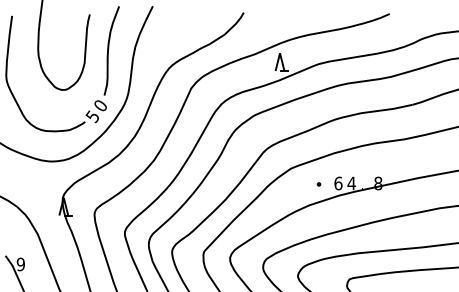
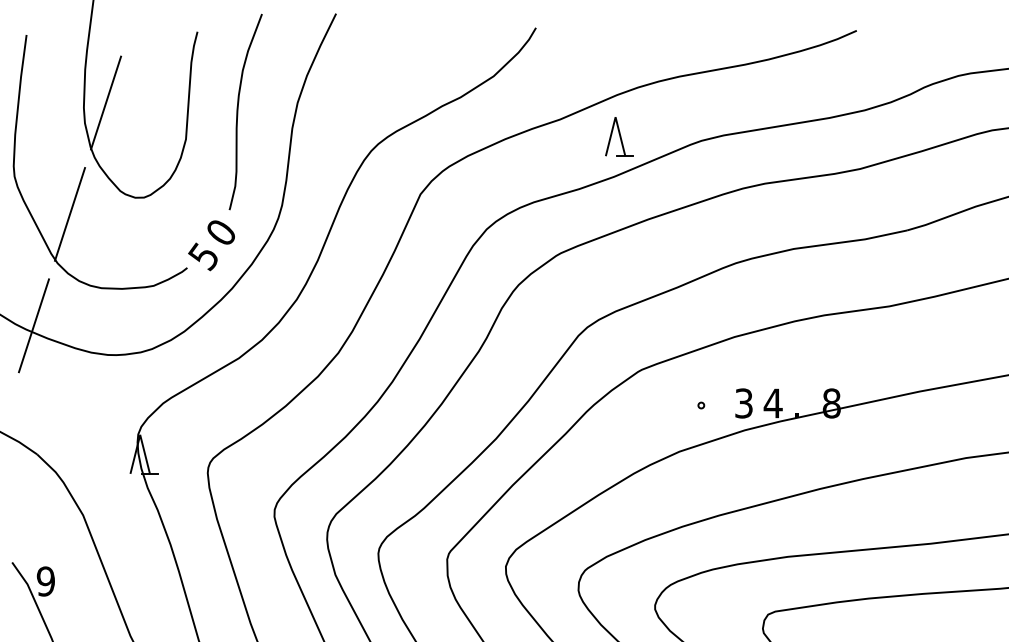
line: (48, 46) -> (106, 102), added
line: (31, 97) -> (69, 214), added
line: (15, 148) -> (34, 326), added
text: (338, 183) -> (744, 403), 6 -> 3

